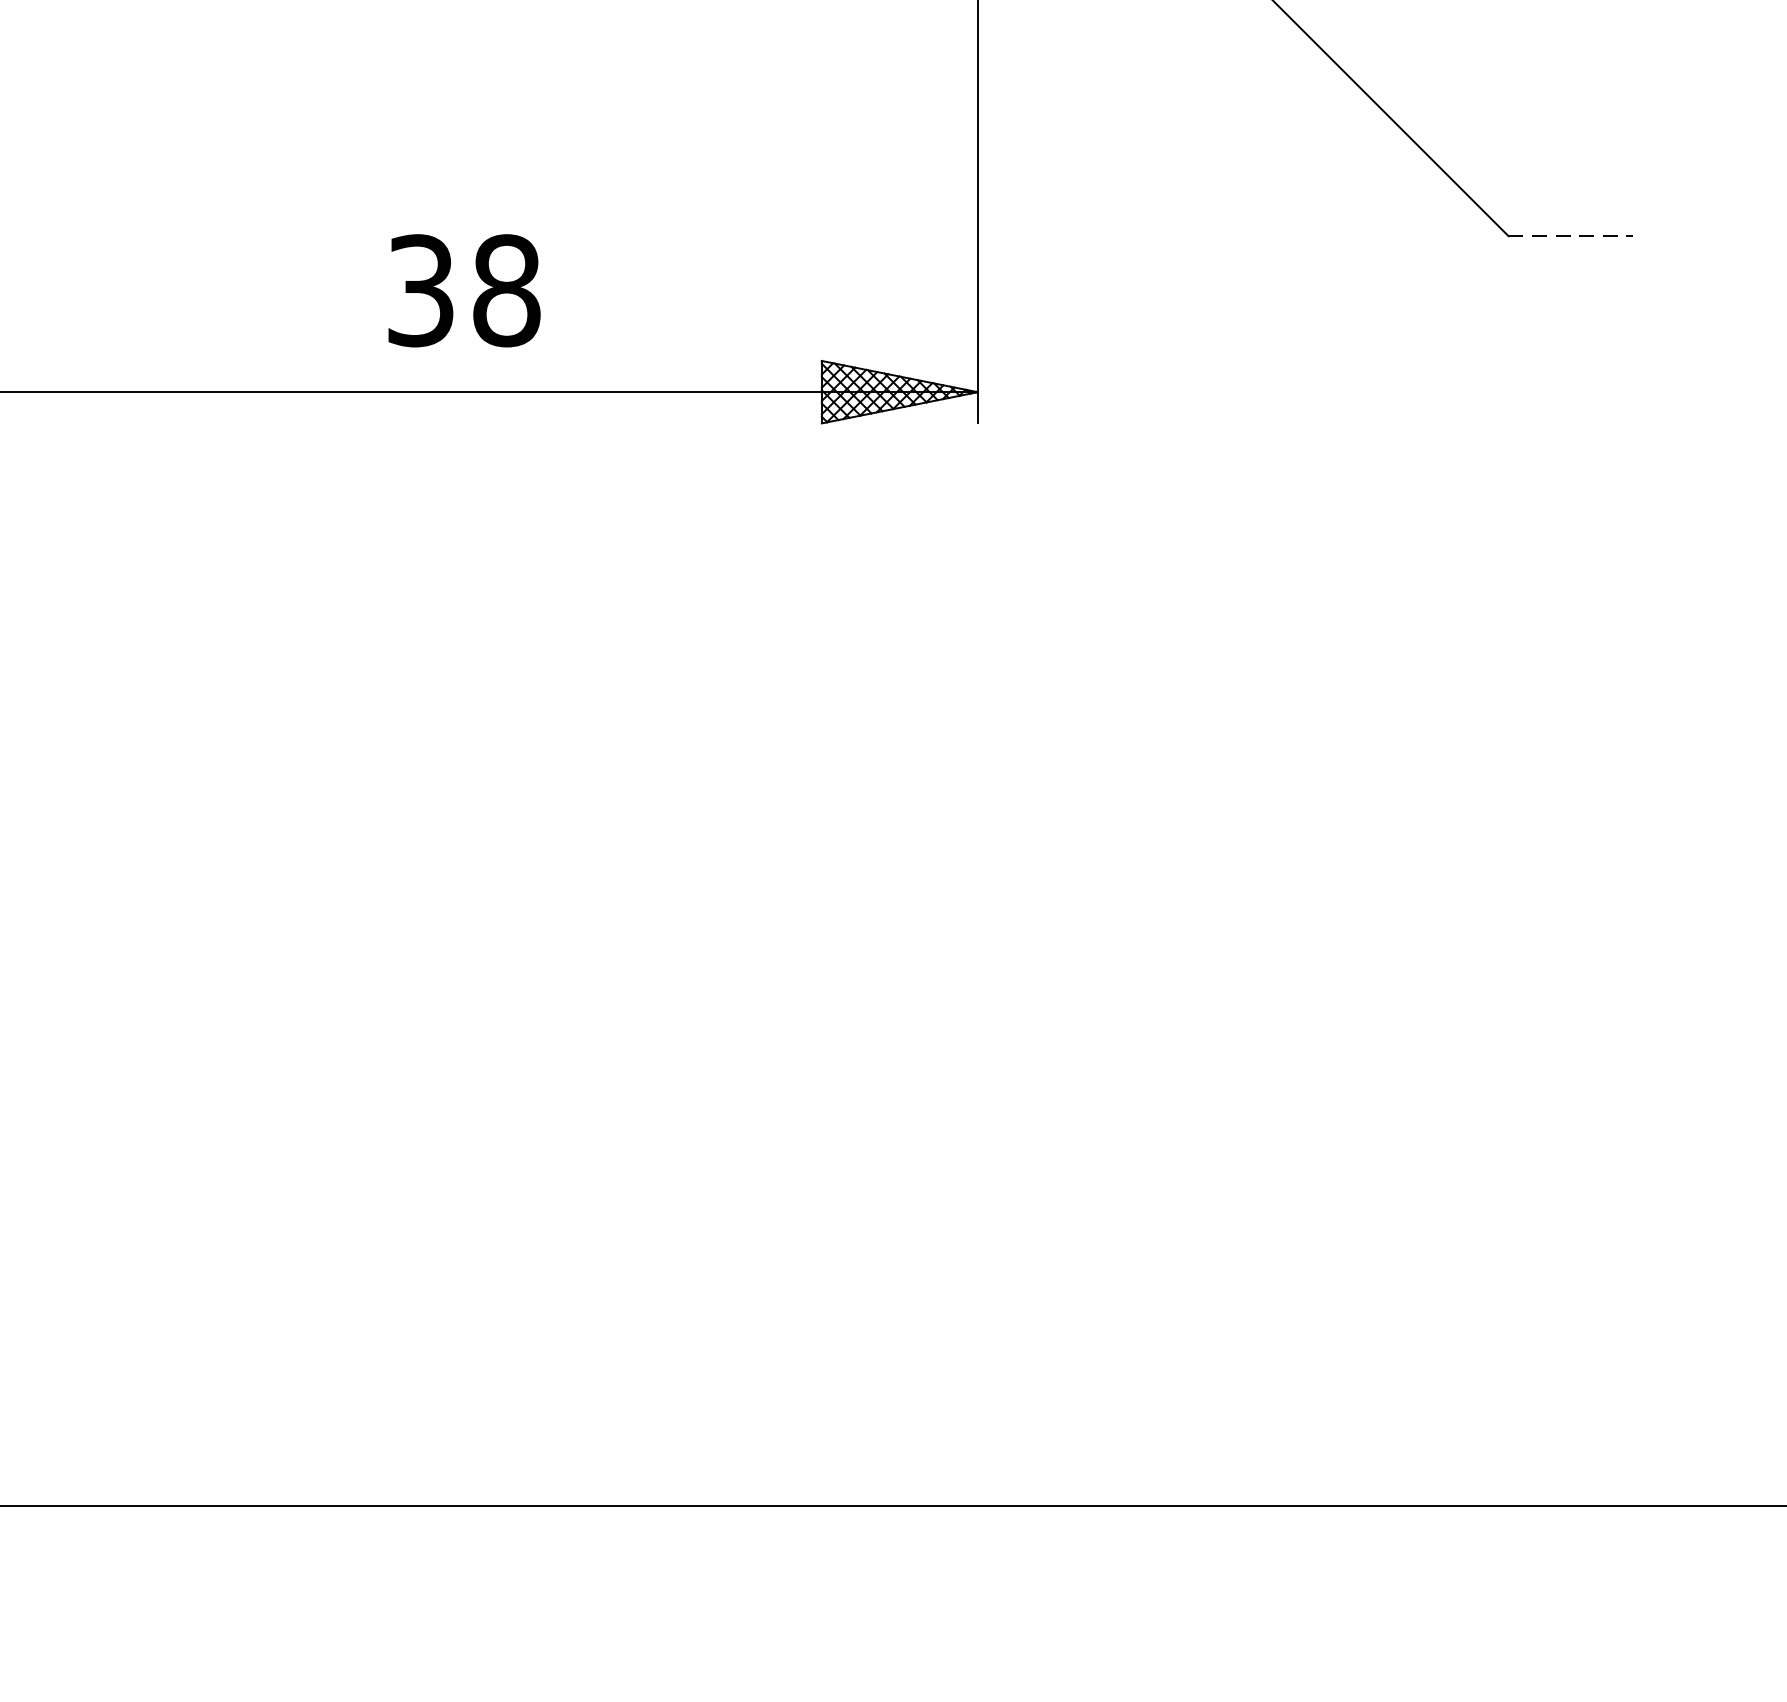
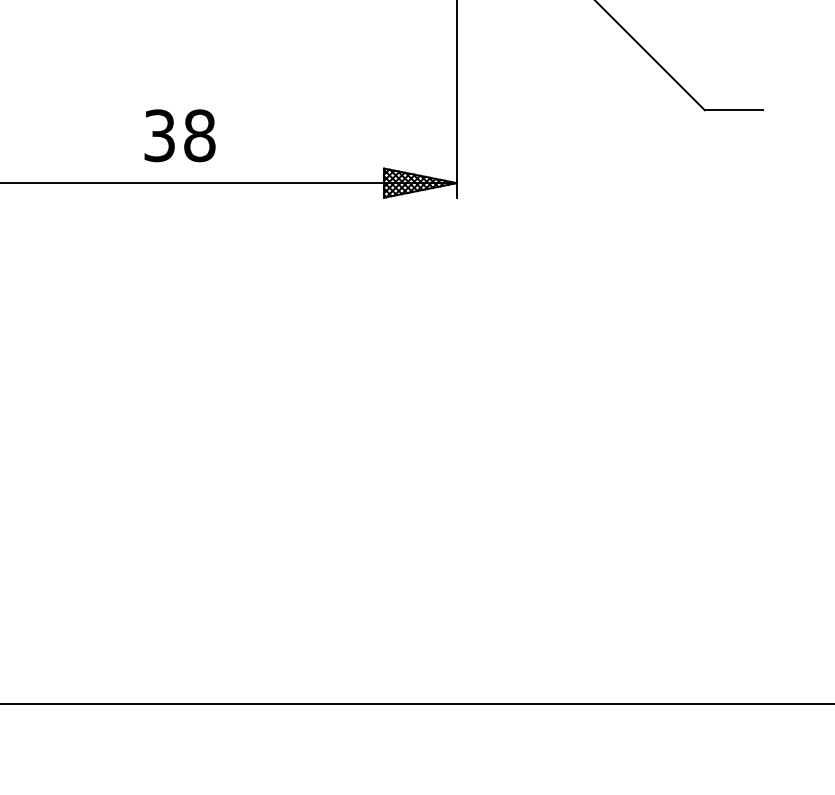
line: (1569, 236) -> (733, 110), dashed -> solid
text: (463, 290) -> (179, 135), moved

